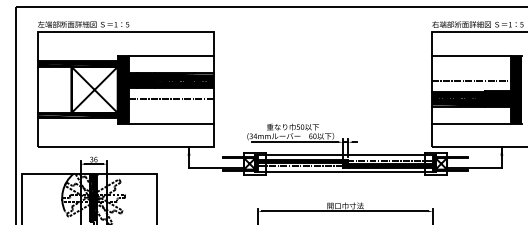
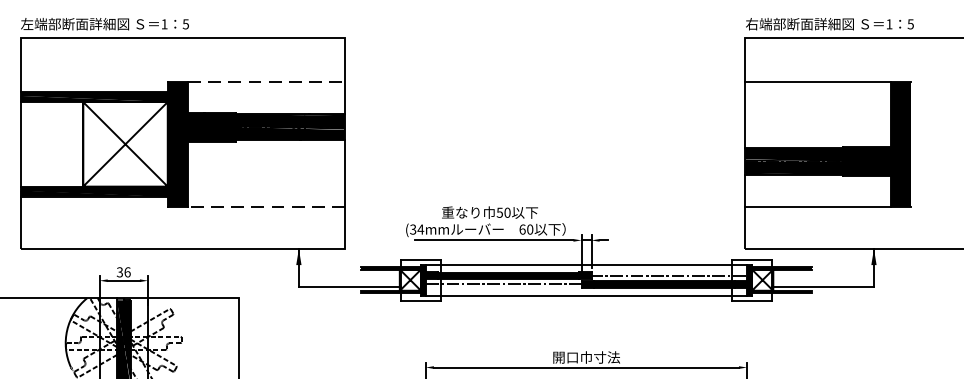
line: (171, 55) -> (266, 80), solid -> dashed
line: (471, 80) -> (818, 126), removed
line: (171, 99) -> (266, 161), removed
line: (171, 123) -> (266, 205), solid -> dashed

